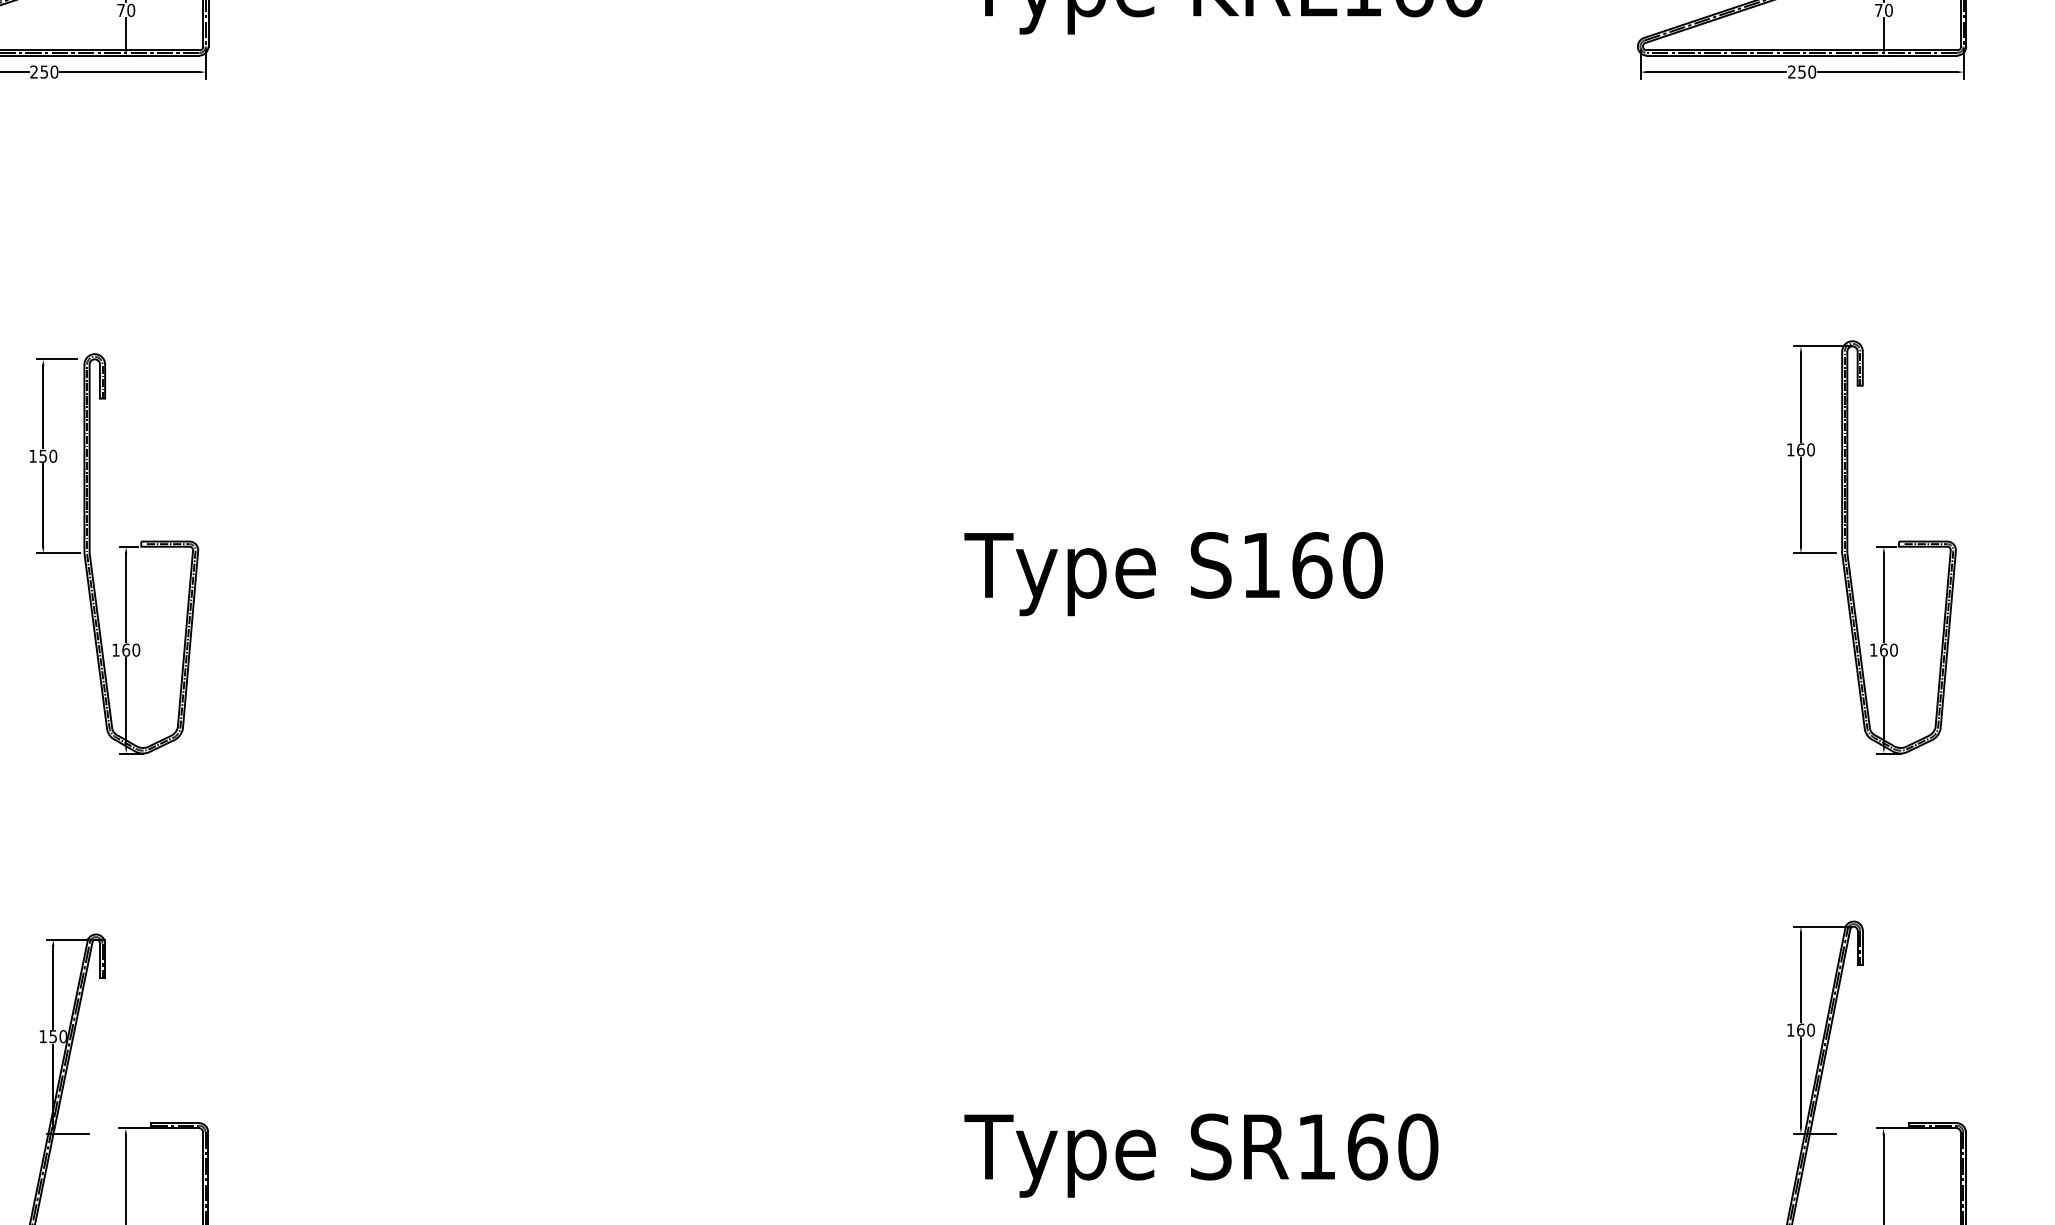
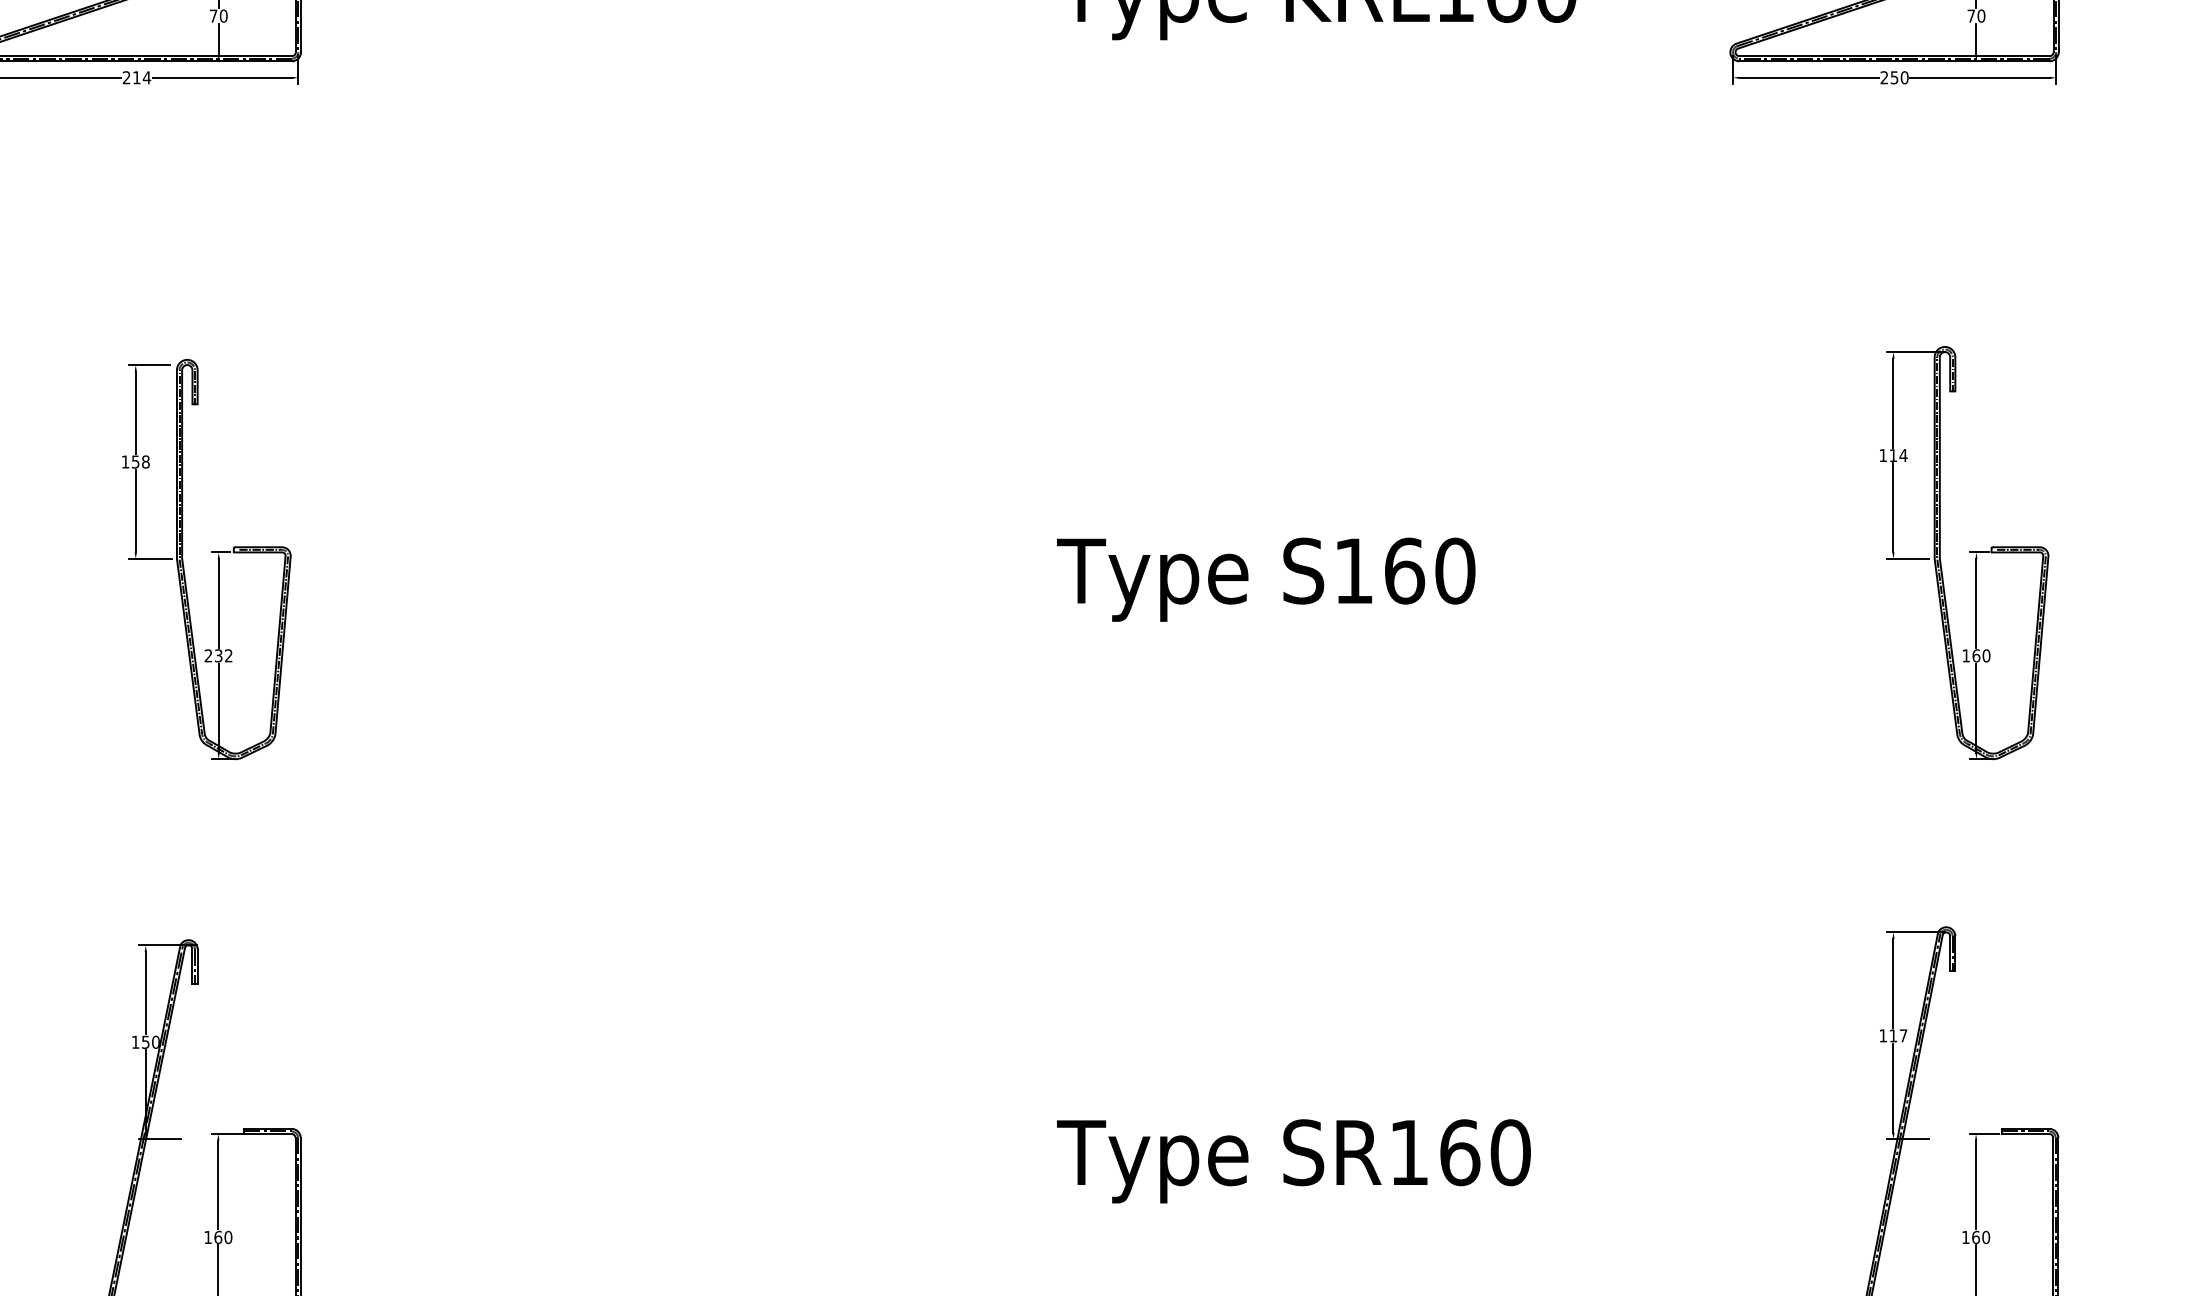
text: (49, 71) -> (142, 77), 250 -> 214
text: (1805, 449) -> (1898, 455), 160 -> 114
text: (52, 455) -> (145, 461), 150 -> 158
text: (125, 649) -> (218, 655), 160 -> 232
text: (1805, 1029) -> (1898, 1035), 160 -> 117

